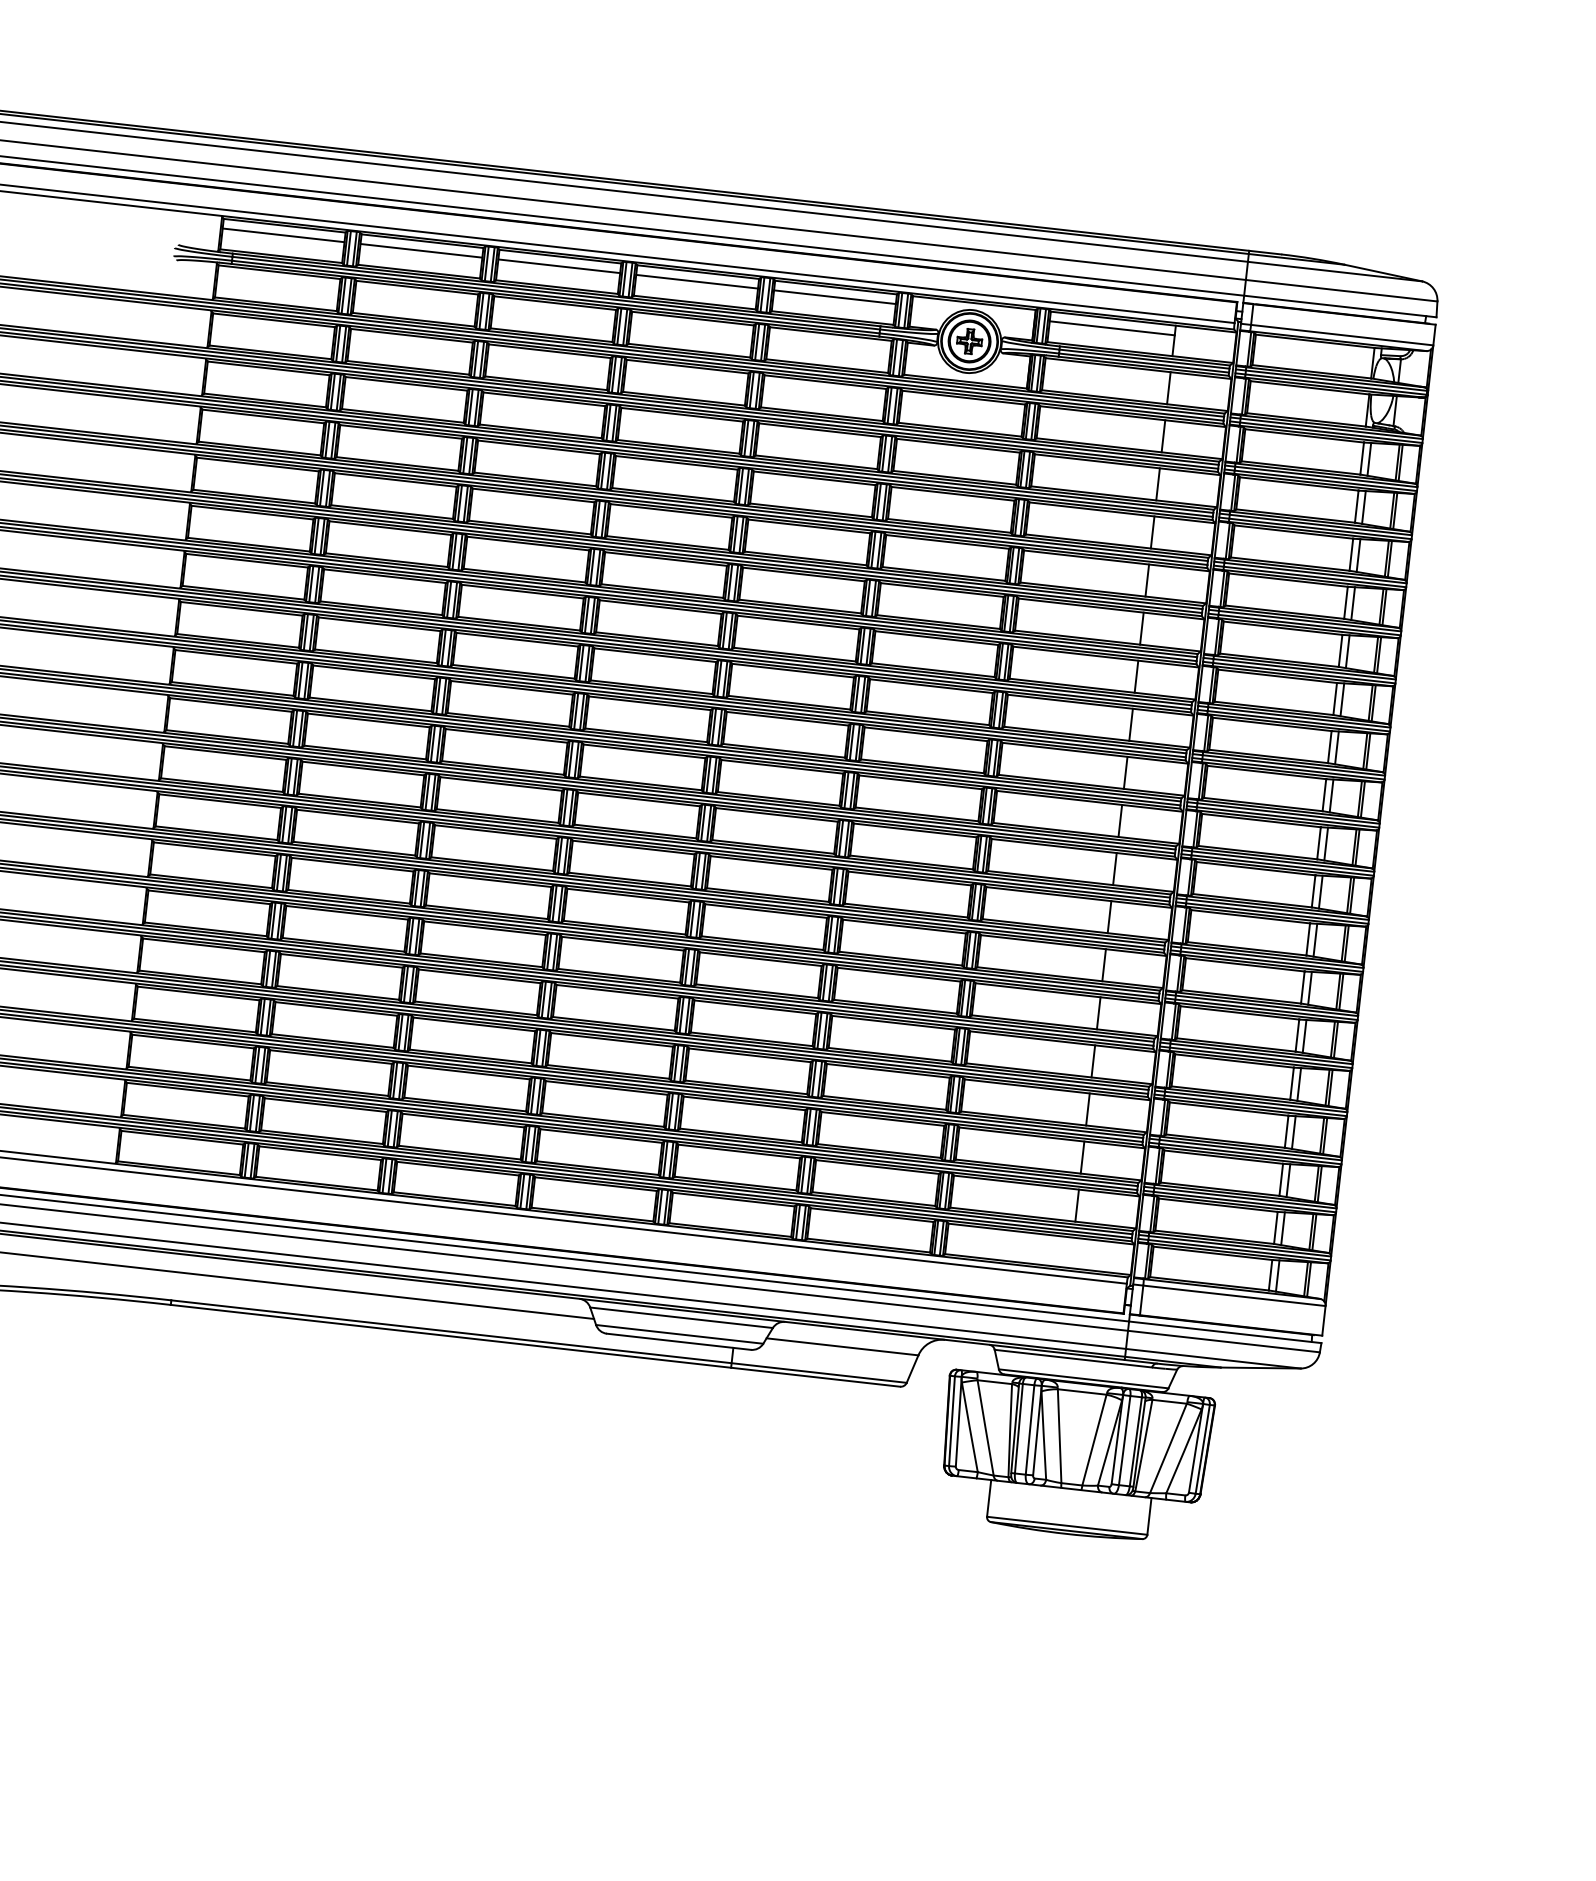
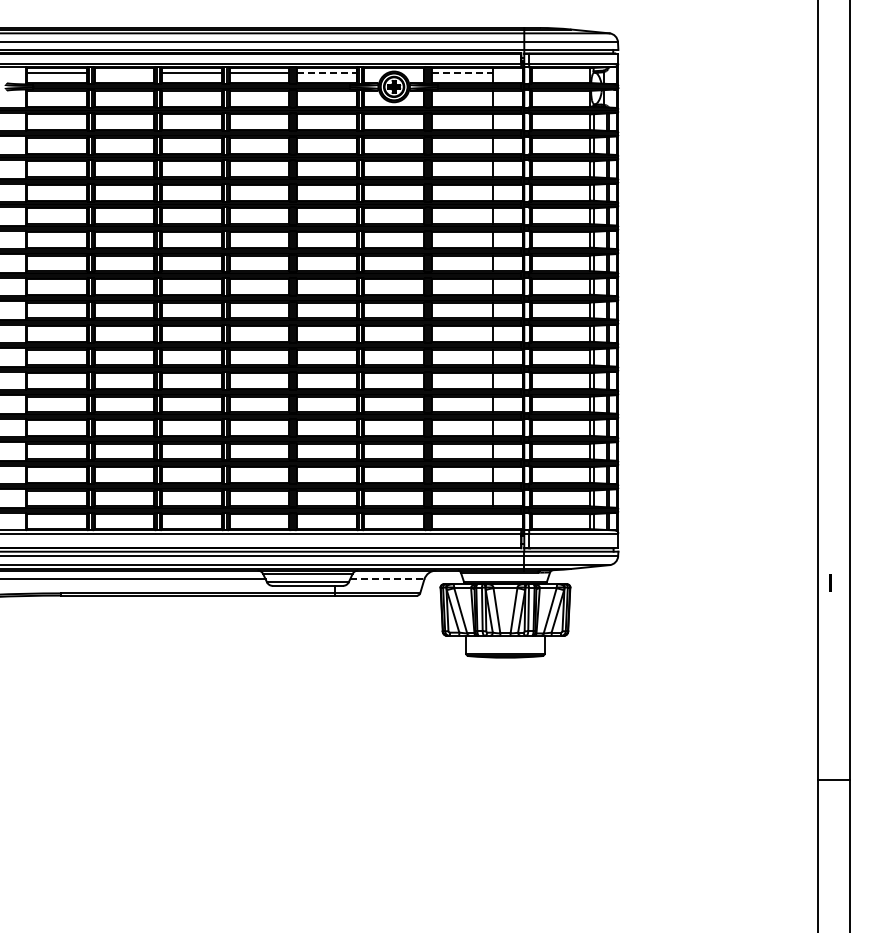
line: (421, 250) -> (124, 72), removed
line: (834, 296) -> (326, 72), solid -> dashed
line: (1112, 327) -> (462, 72), solid -> dashed
line: (843, 1346) -> (387, 579), solid -> dashed

